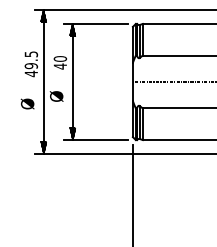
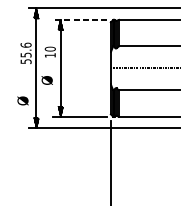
line: (95, 23) -> (79, 19), solid -> dashed
text: (31, 64) -> (26, 53), 49.5 -> 55.6
text: (59, 66) -> (49, 55), 40 -> 10
text: (27, 103) -> (22, 100), moved

